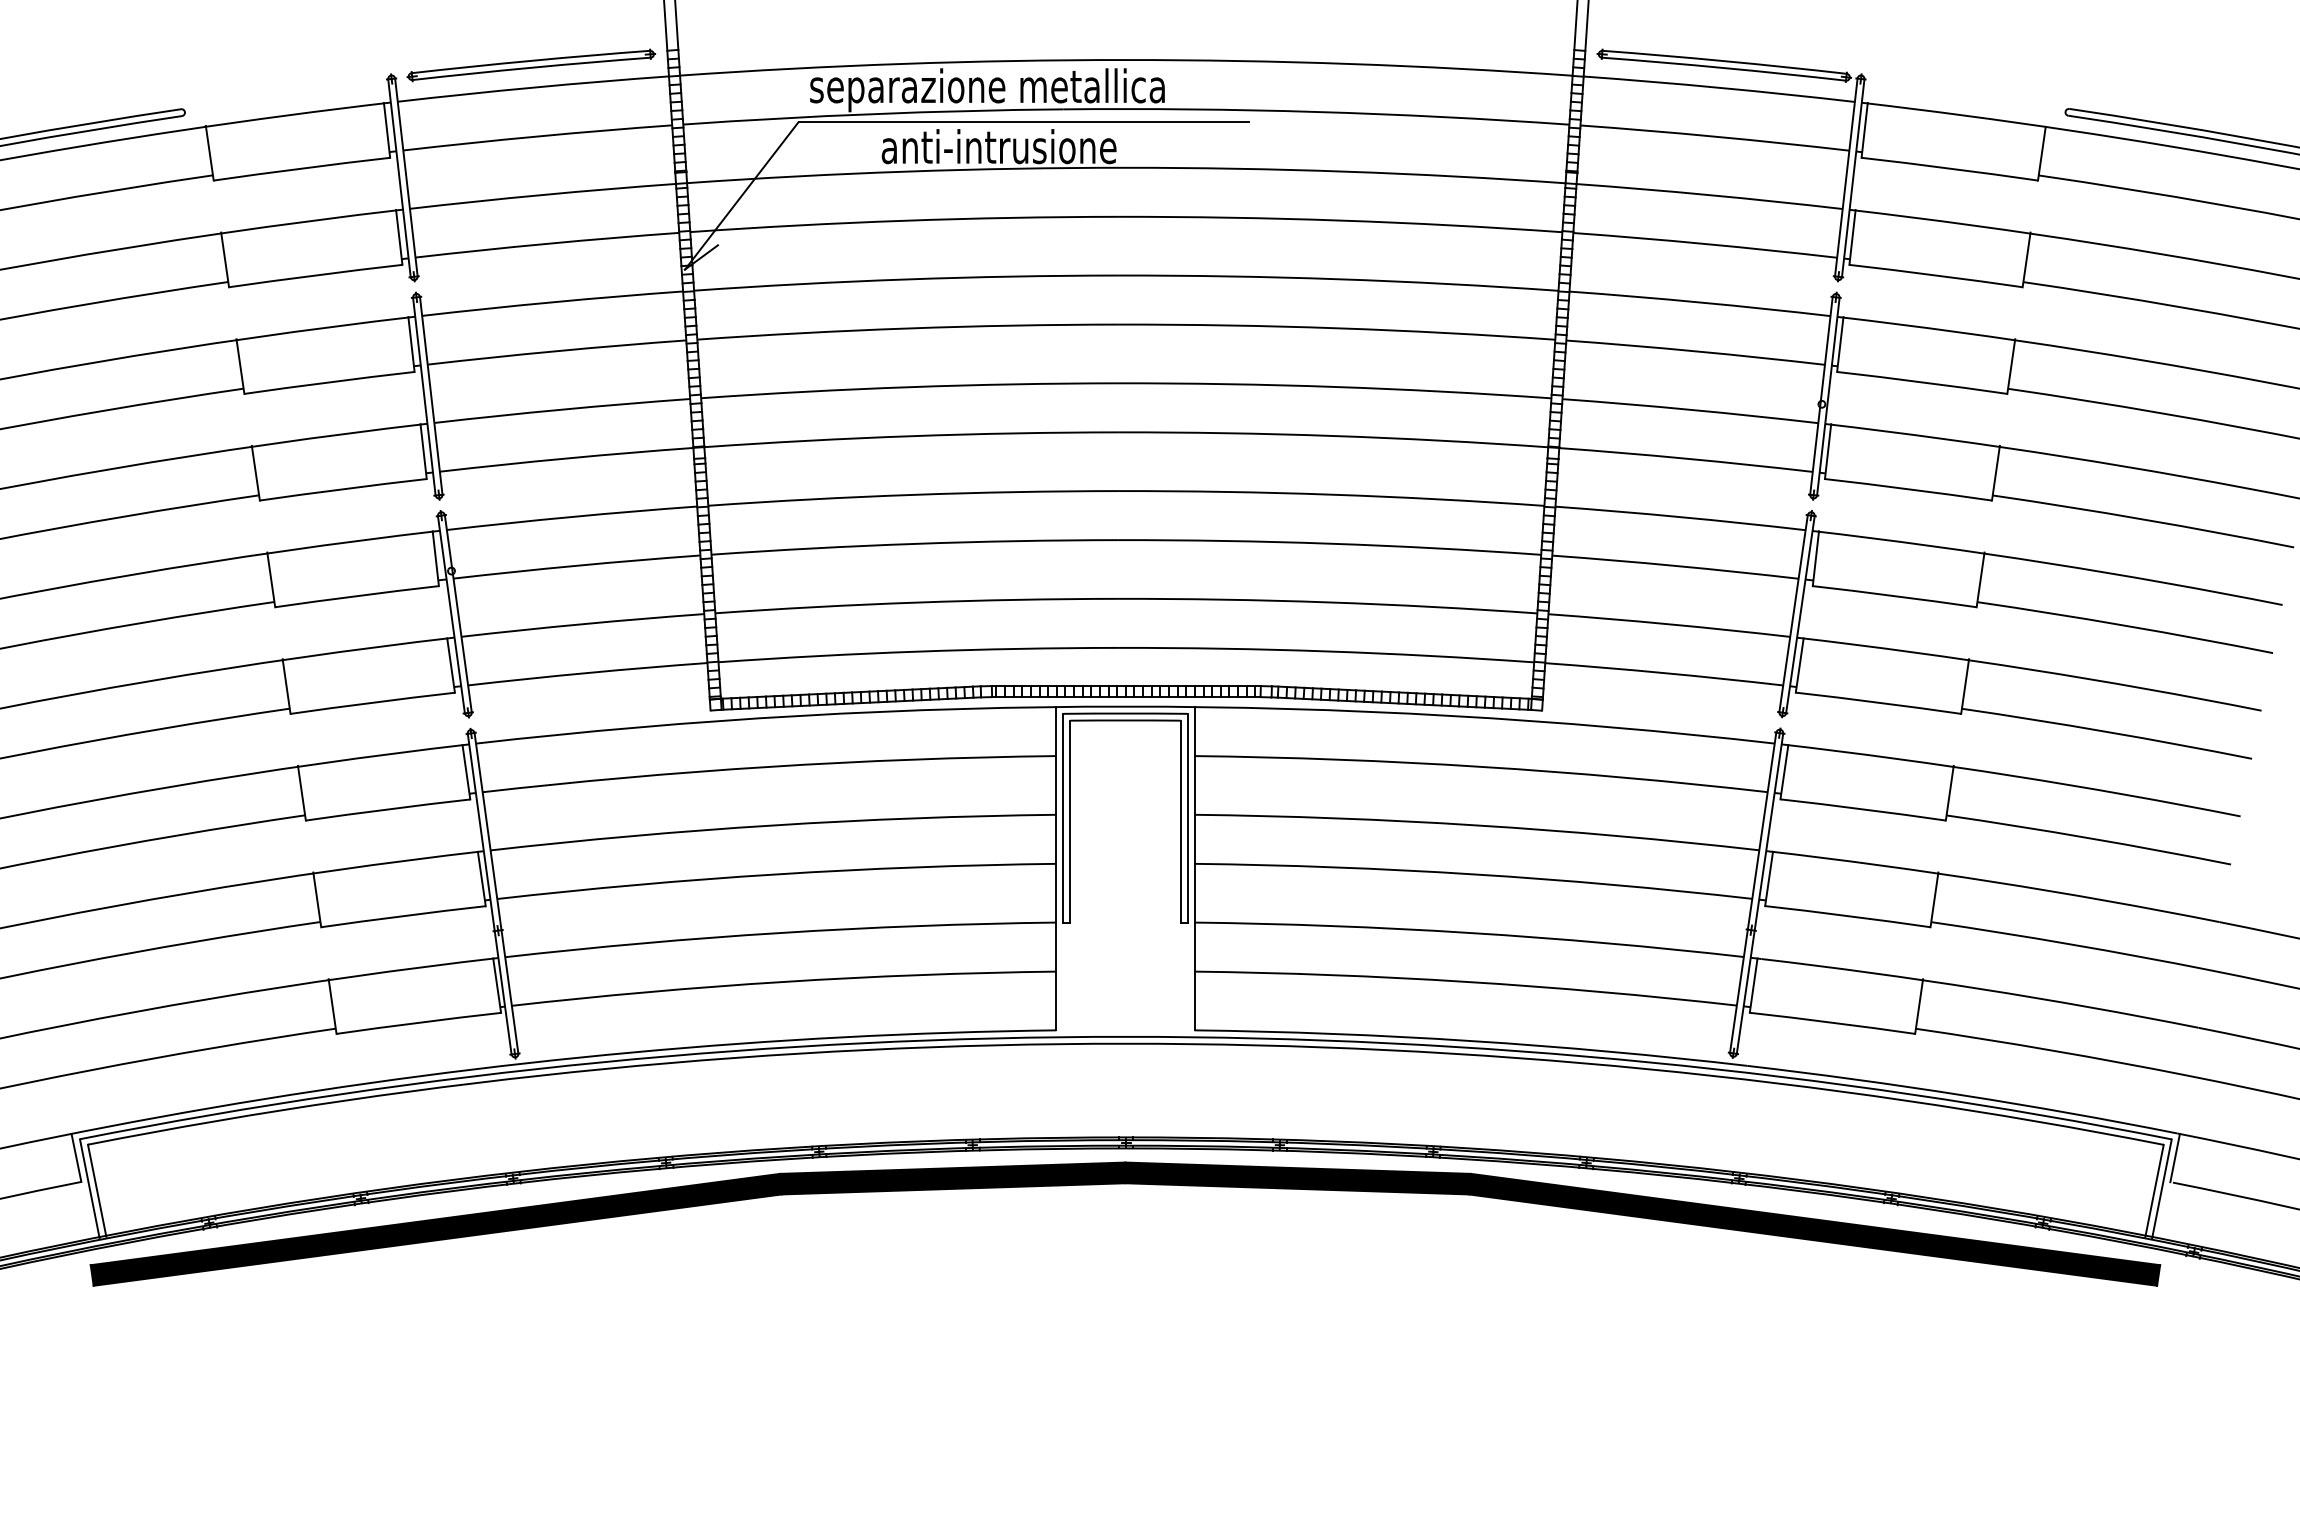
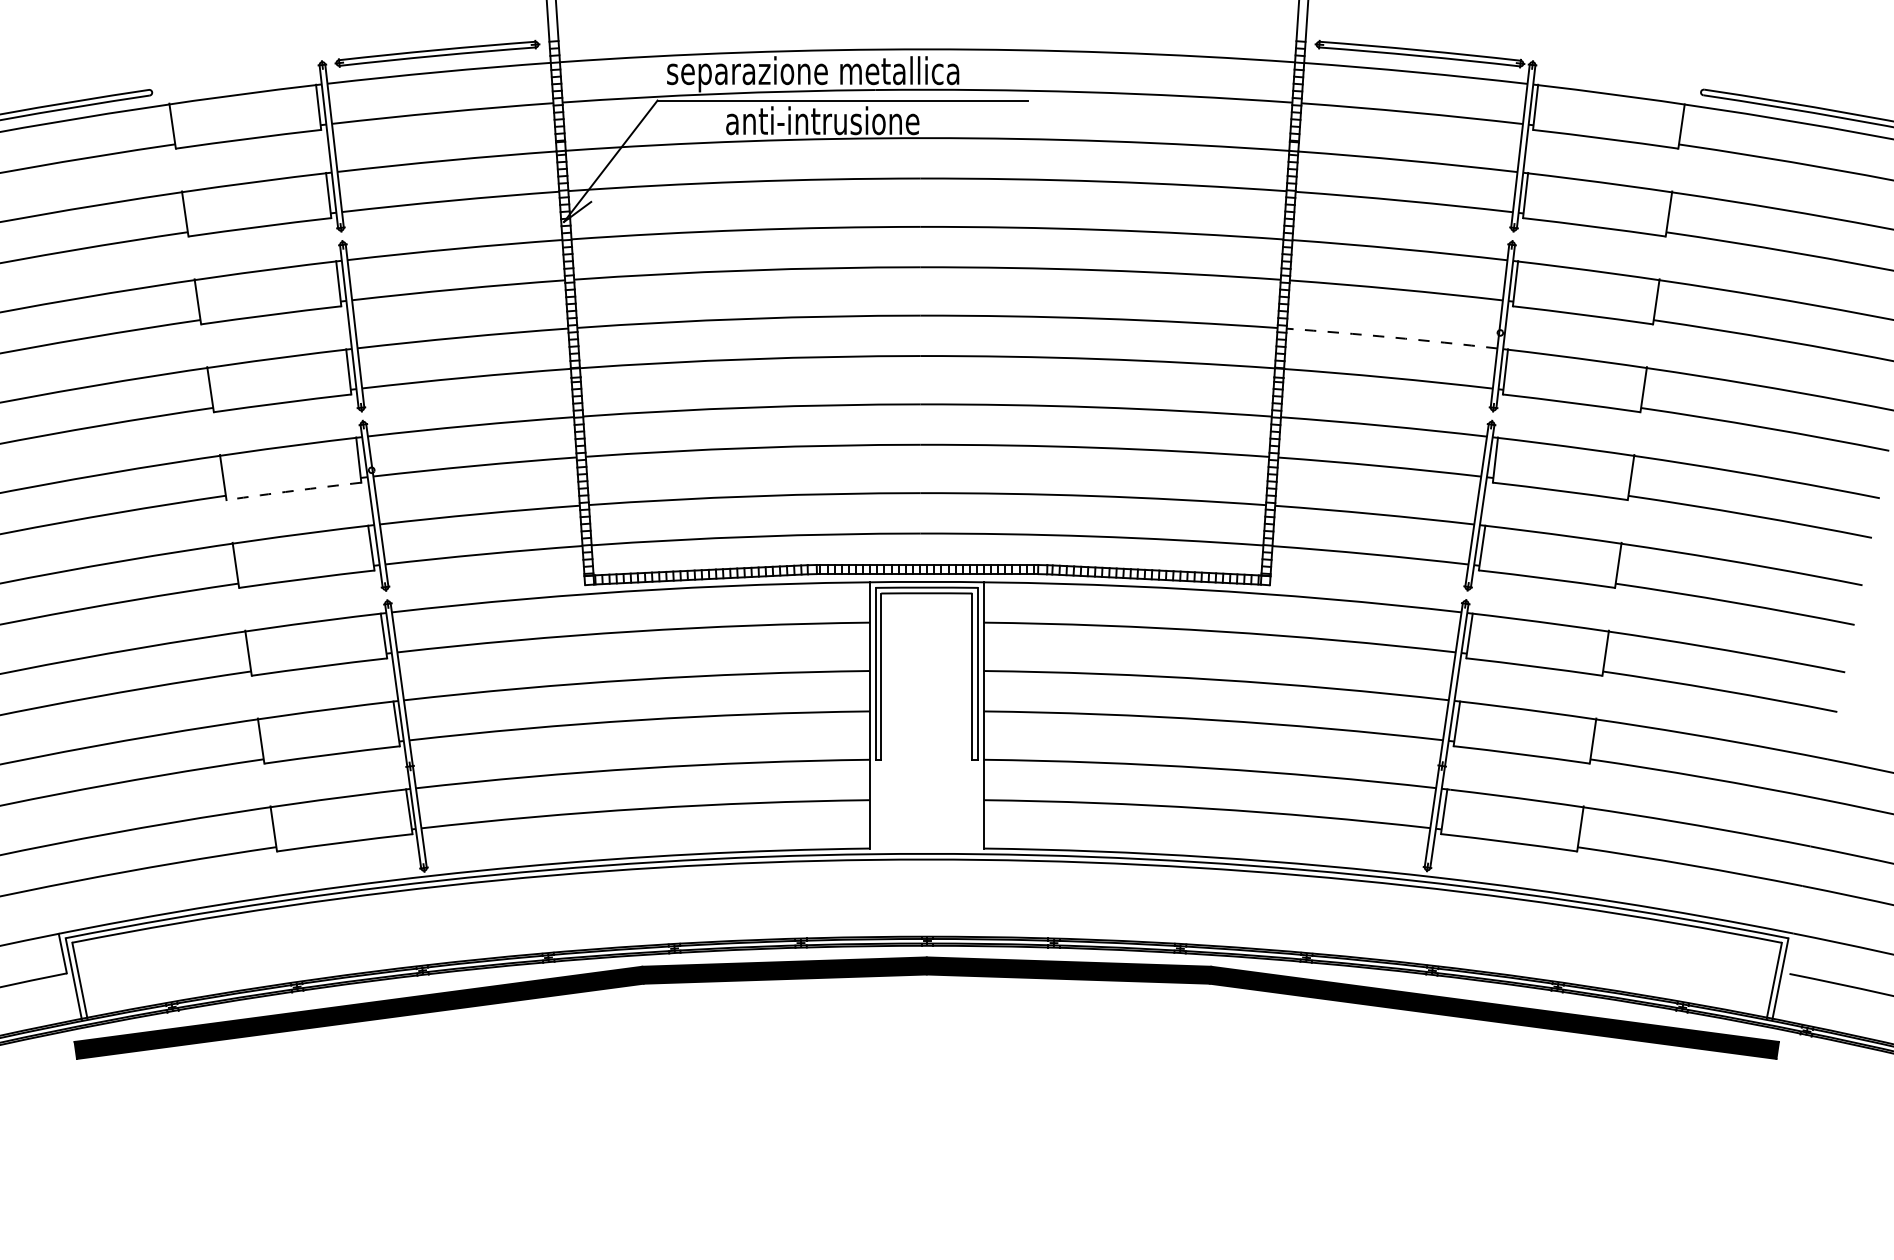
arc: (1690, 409) -> (1392, 337), solid -> dashed
arc: (356, 596) -> (293, 491), solid -> dashed
line: (2174, 1158) -> (1790, 954), removed

